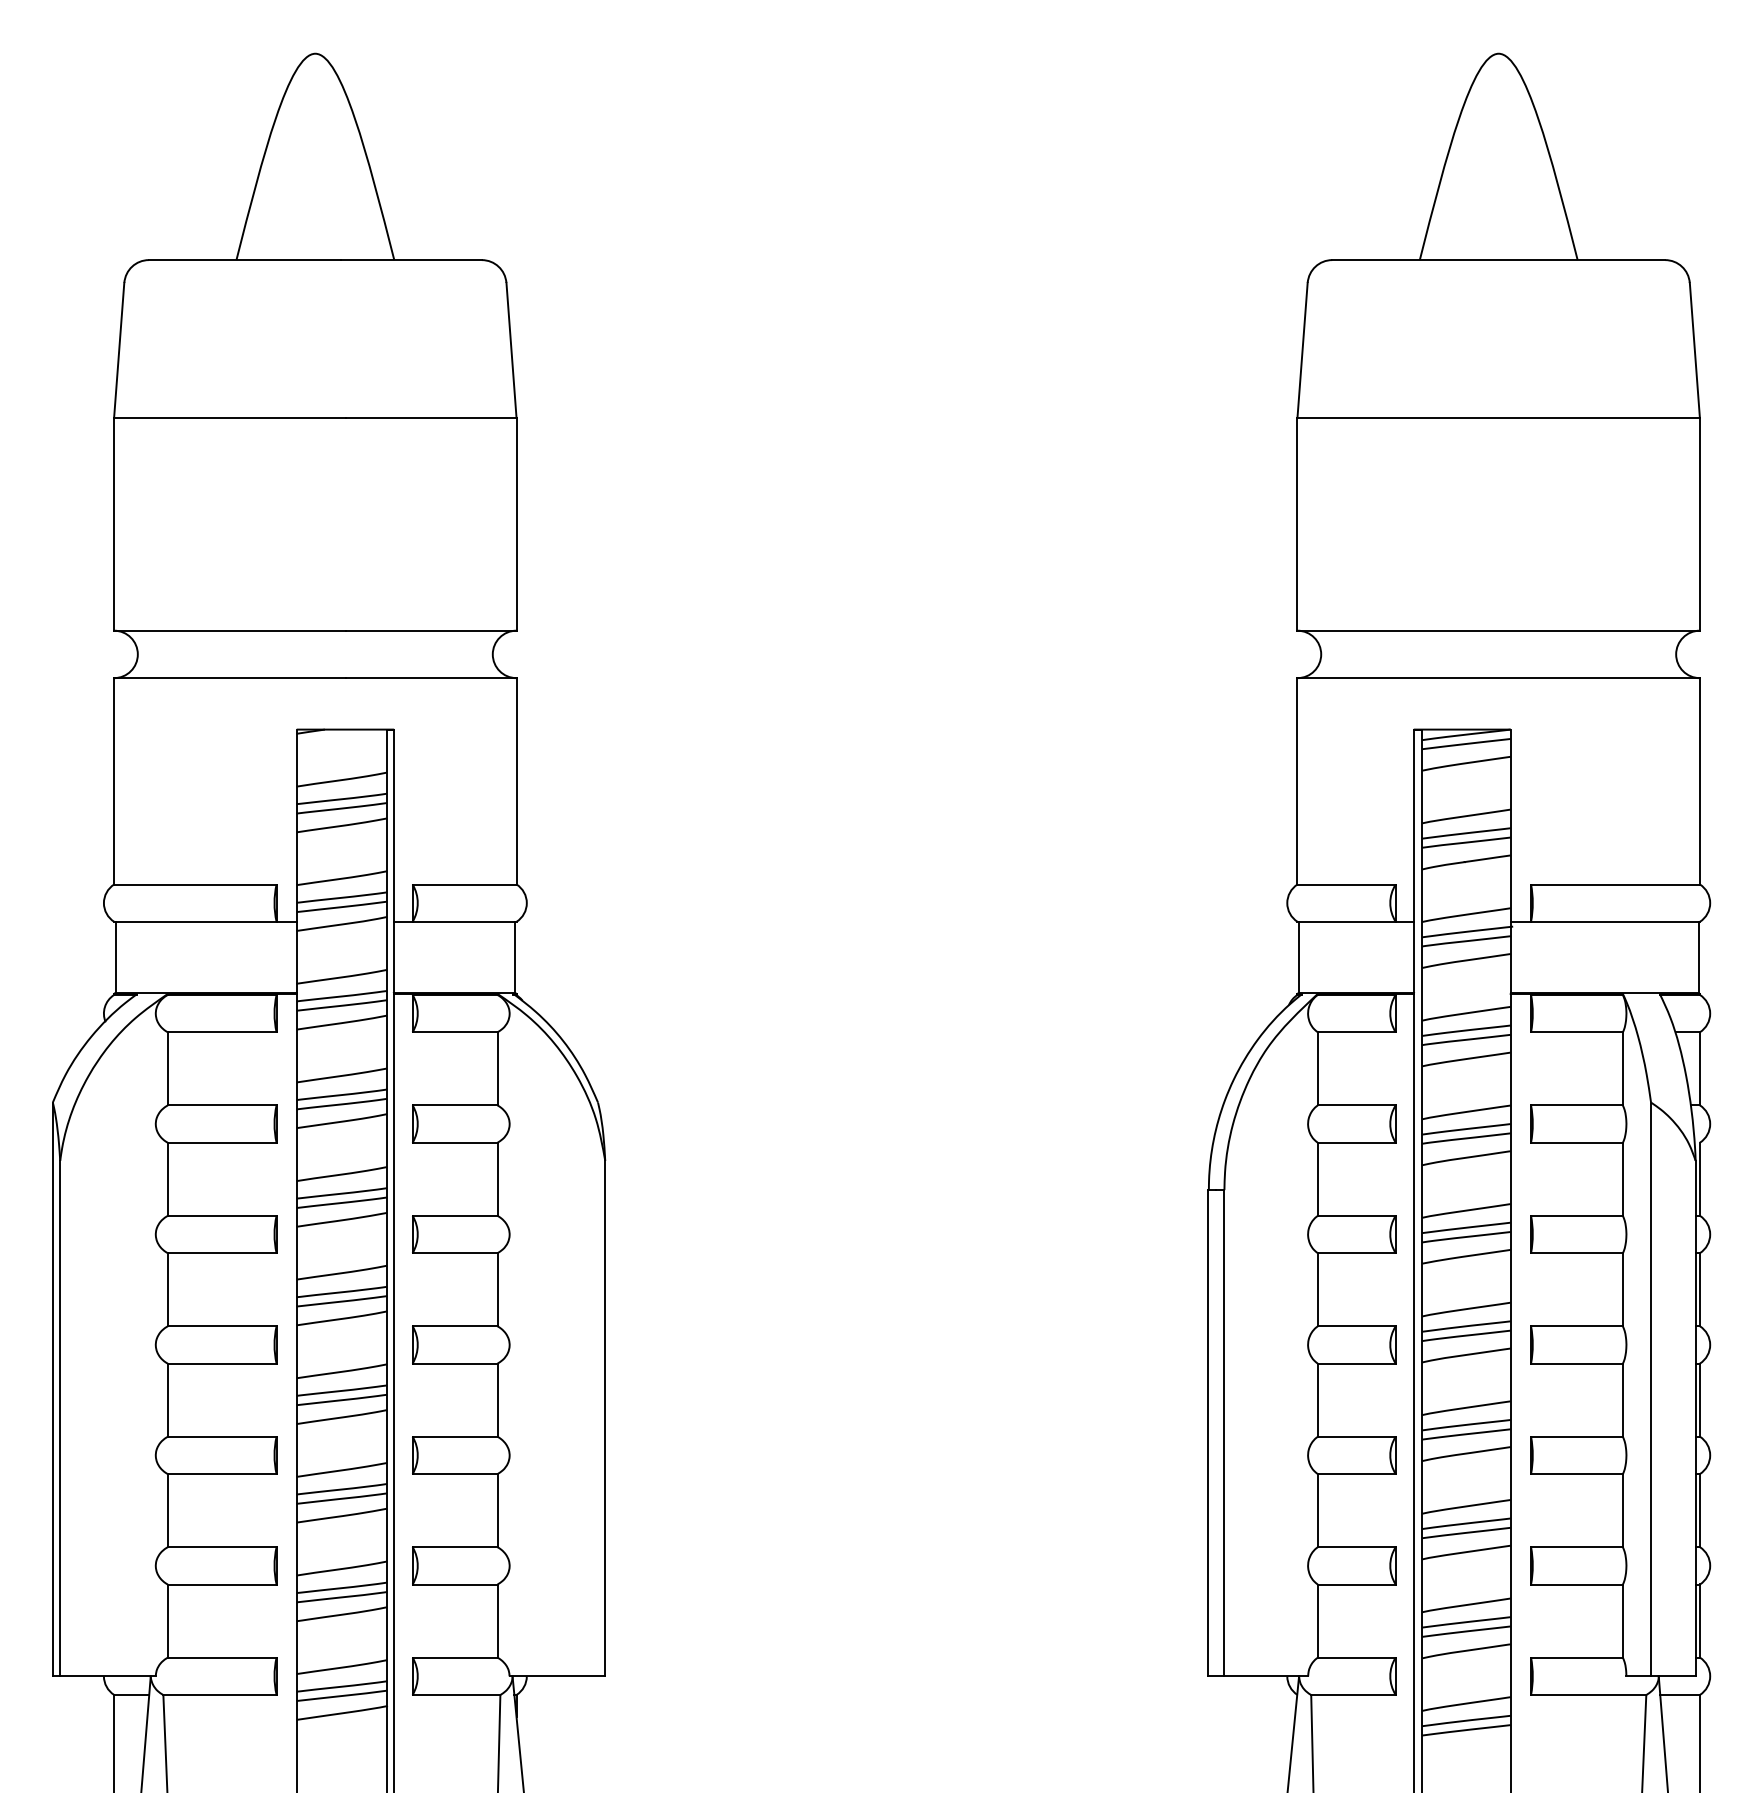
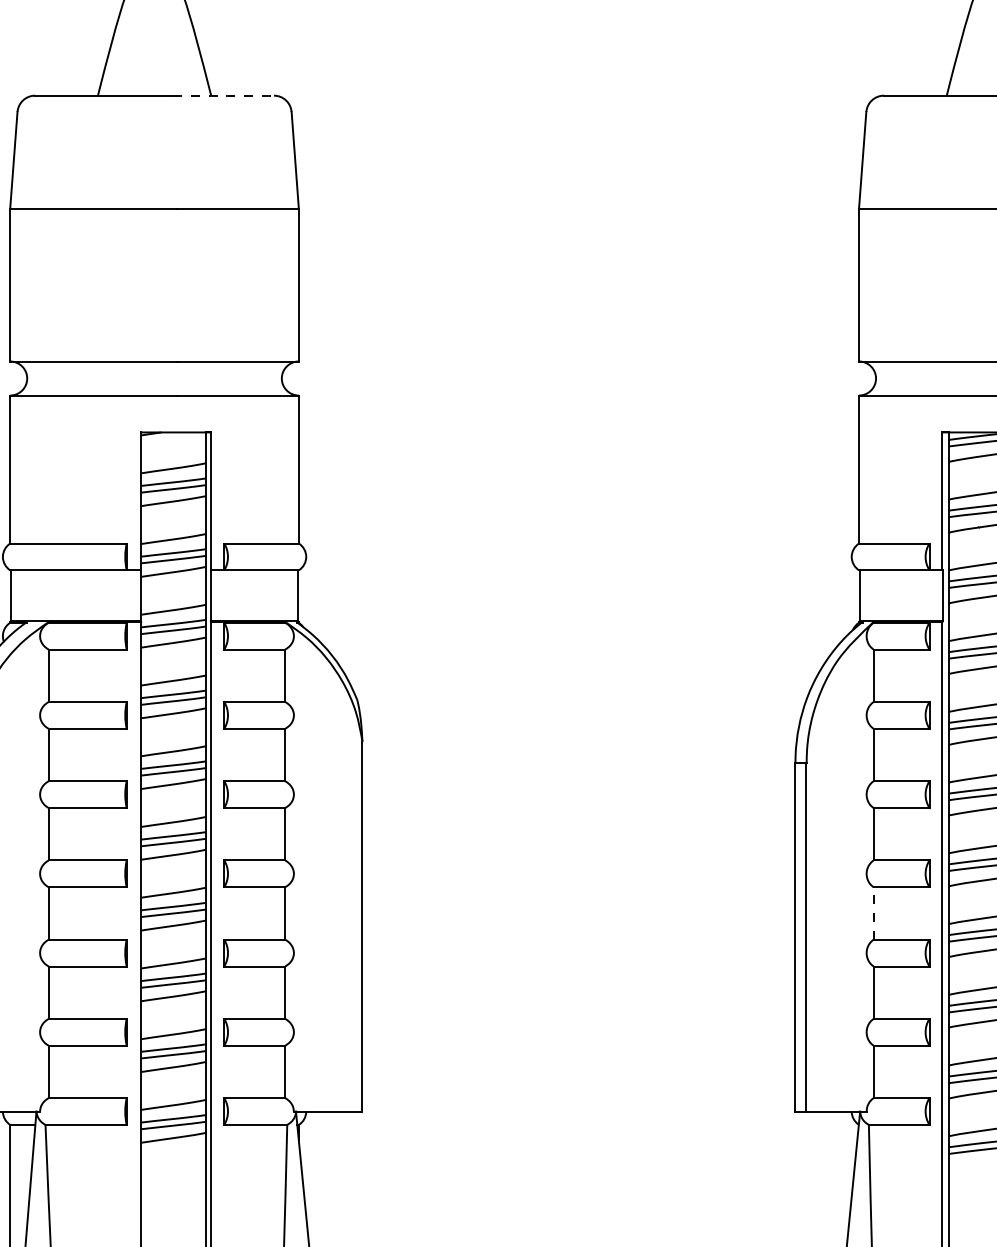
line: (411, 259) -> (223, 95), solid -> dashed
line: (1317, 1400) -> (873, 913), solid -> dashed

